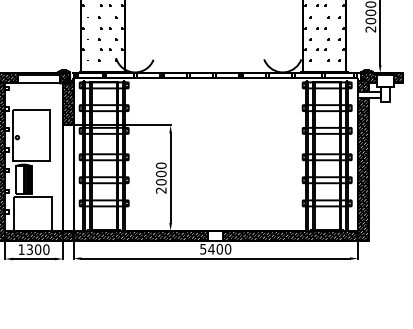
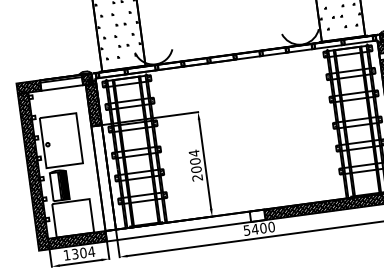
text: (160, 165) -> (193, 153), 2000 -> 2004
hatch: (135, 235) -> (178, 225), removed
text: (46, 249) -> (91, 251), 1300 -> 1304

